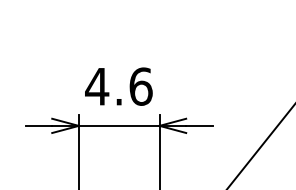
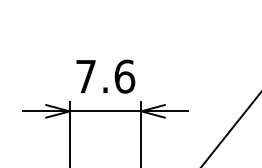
text: (97, 86) -> (86, 76), 4.6 -> 7.6

